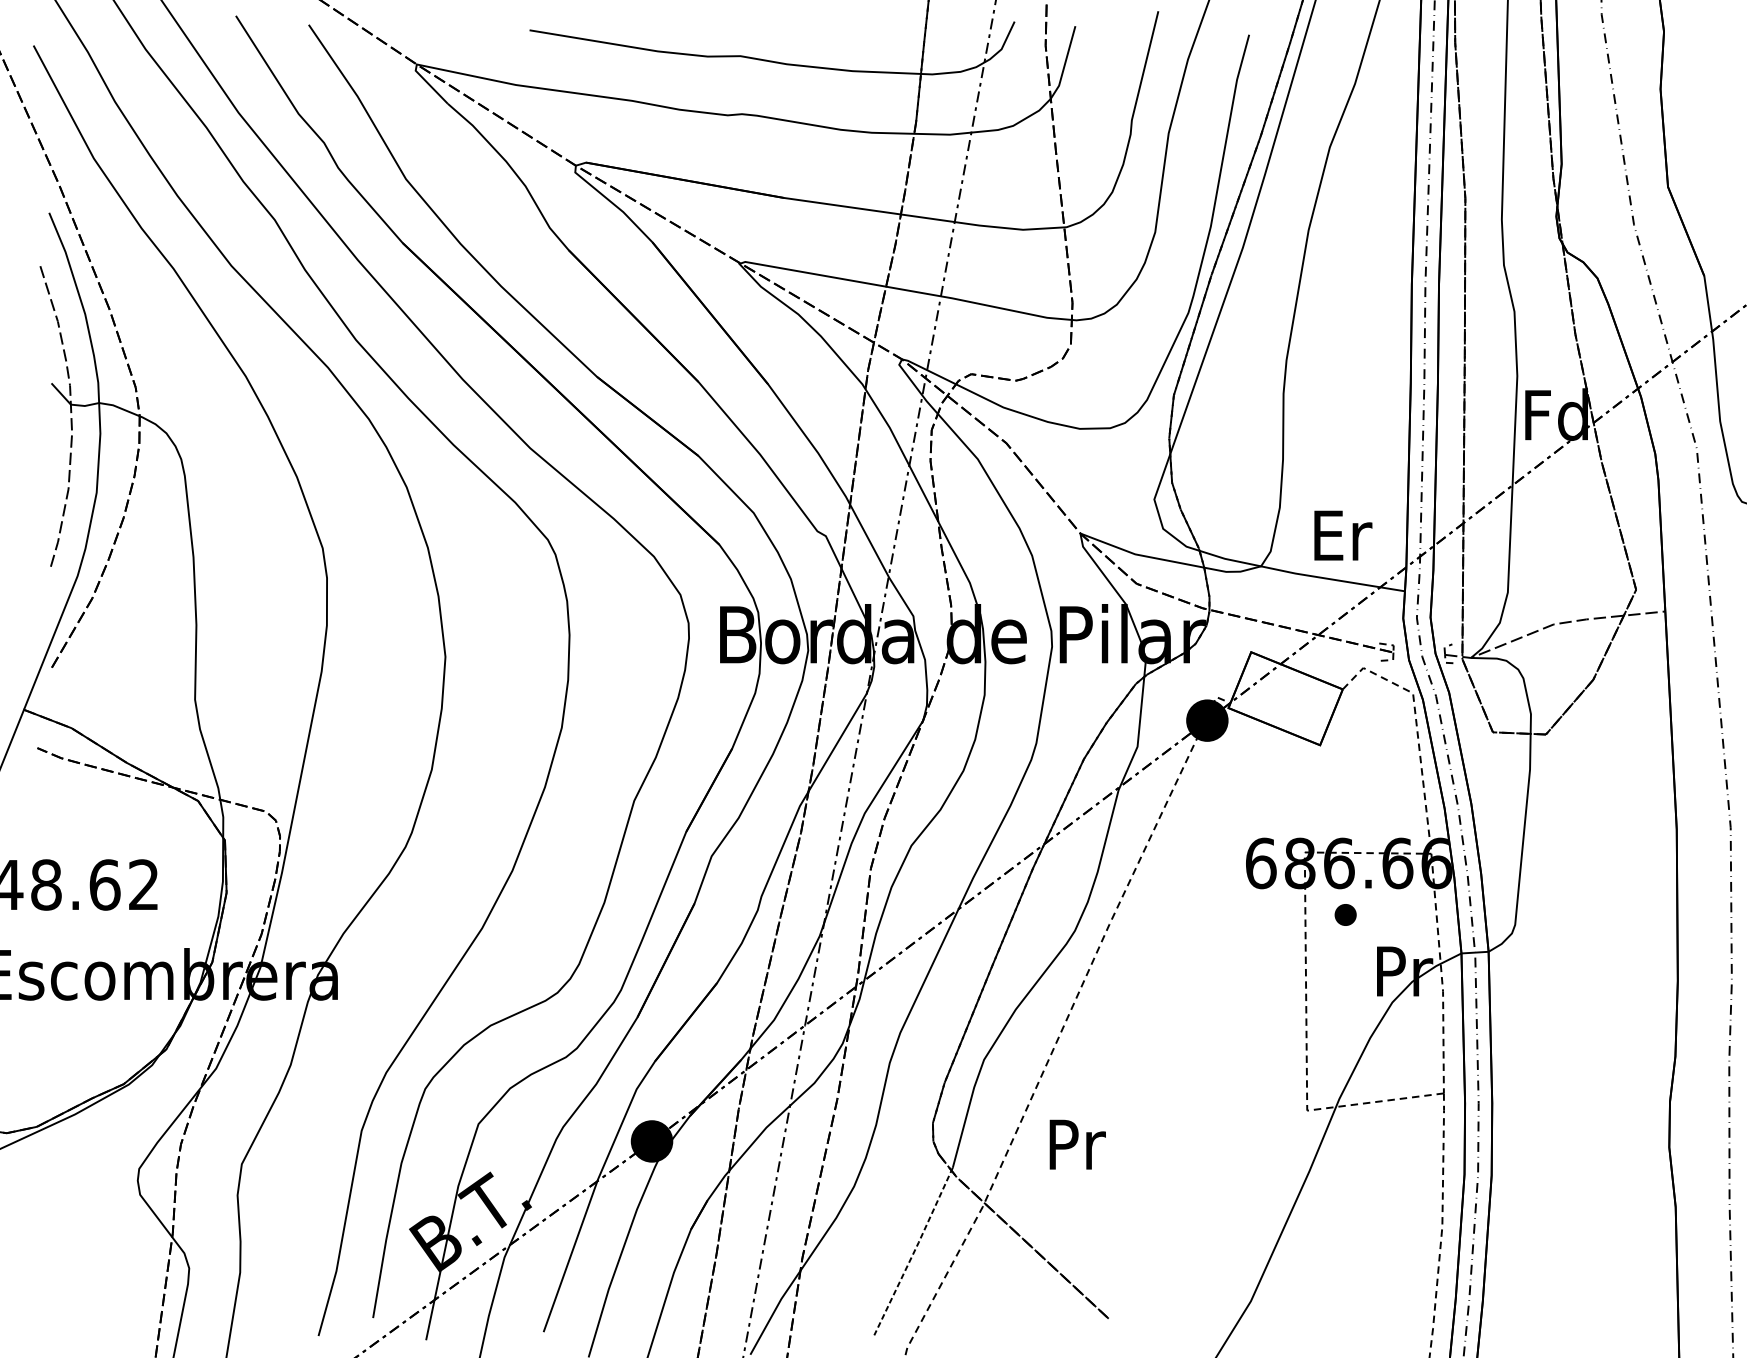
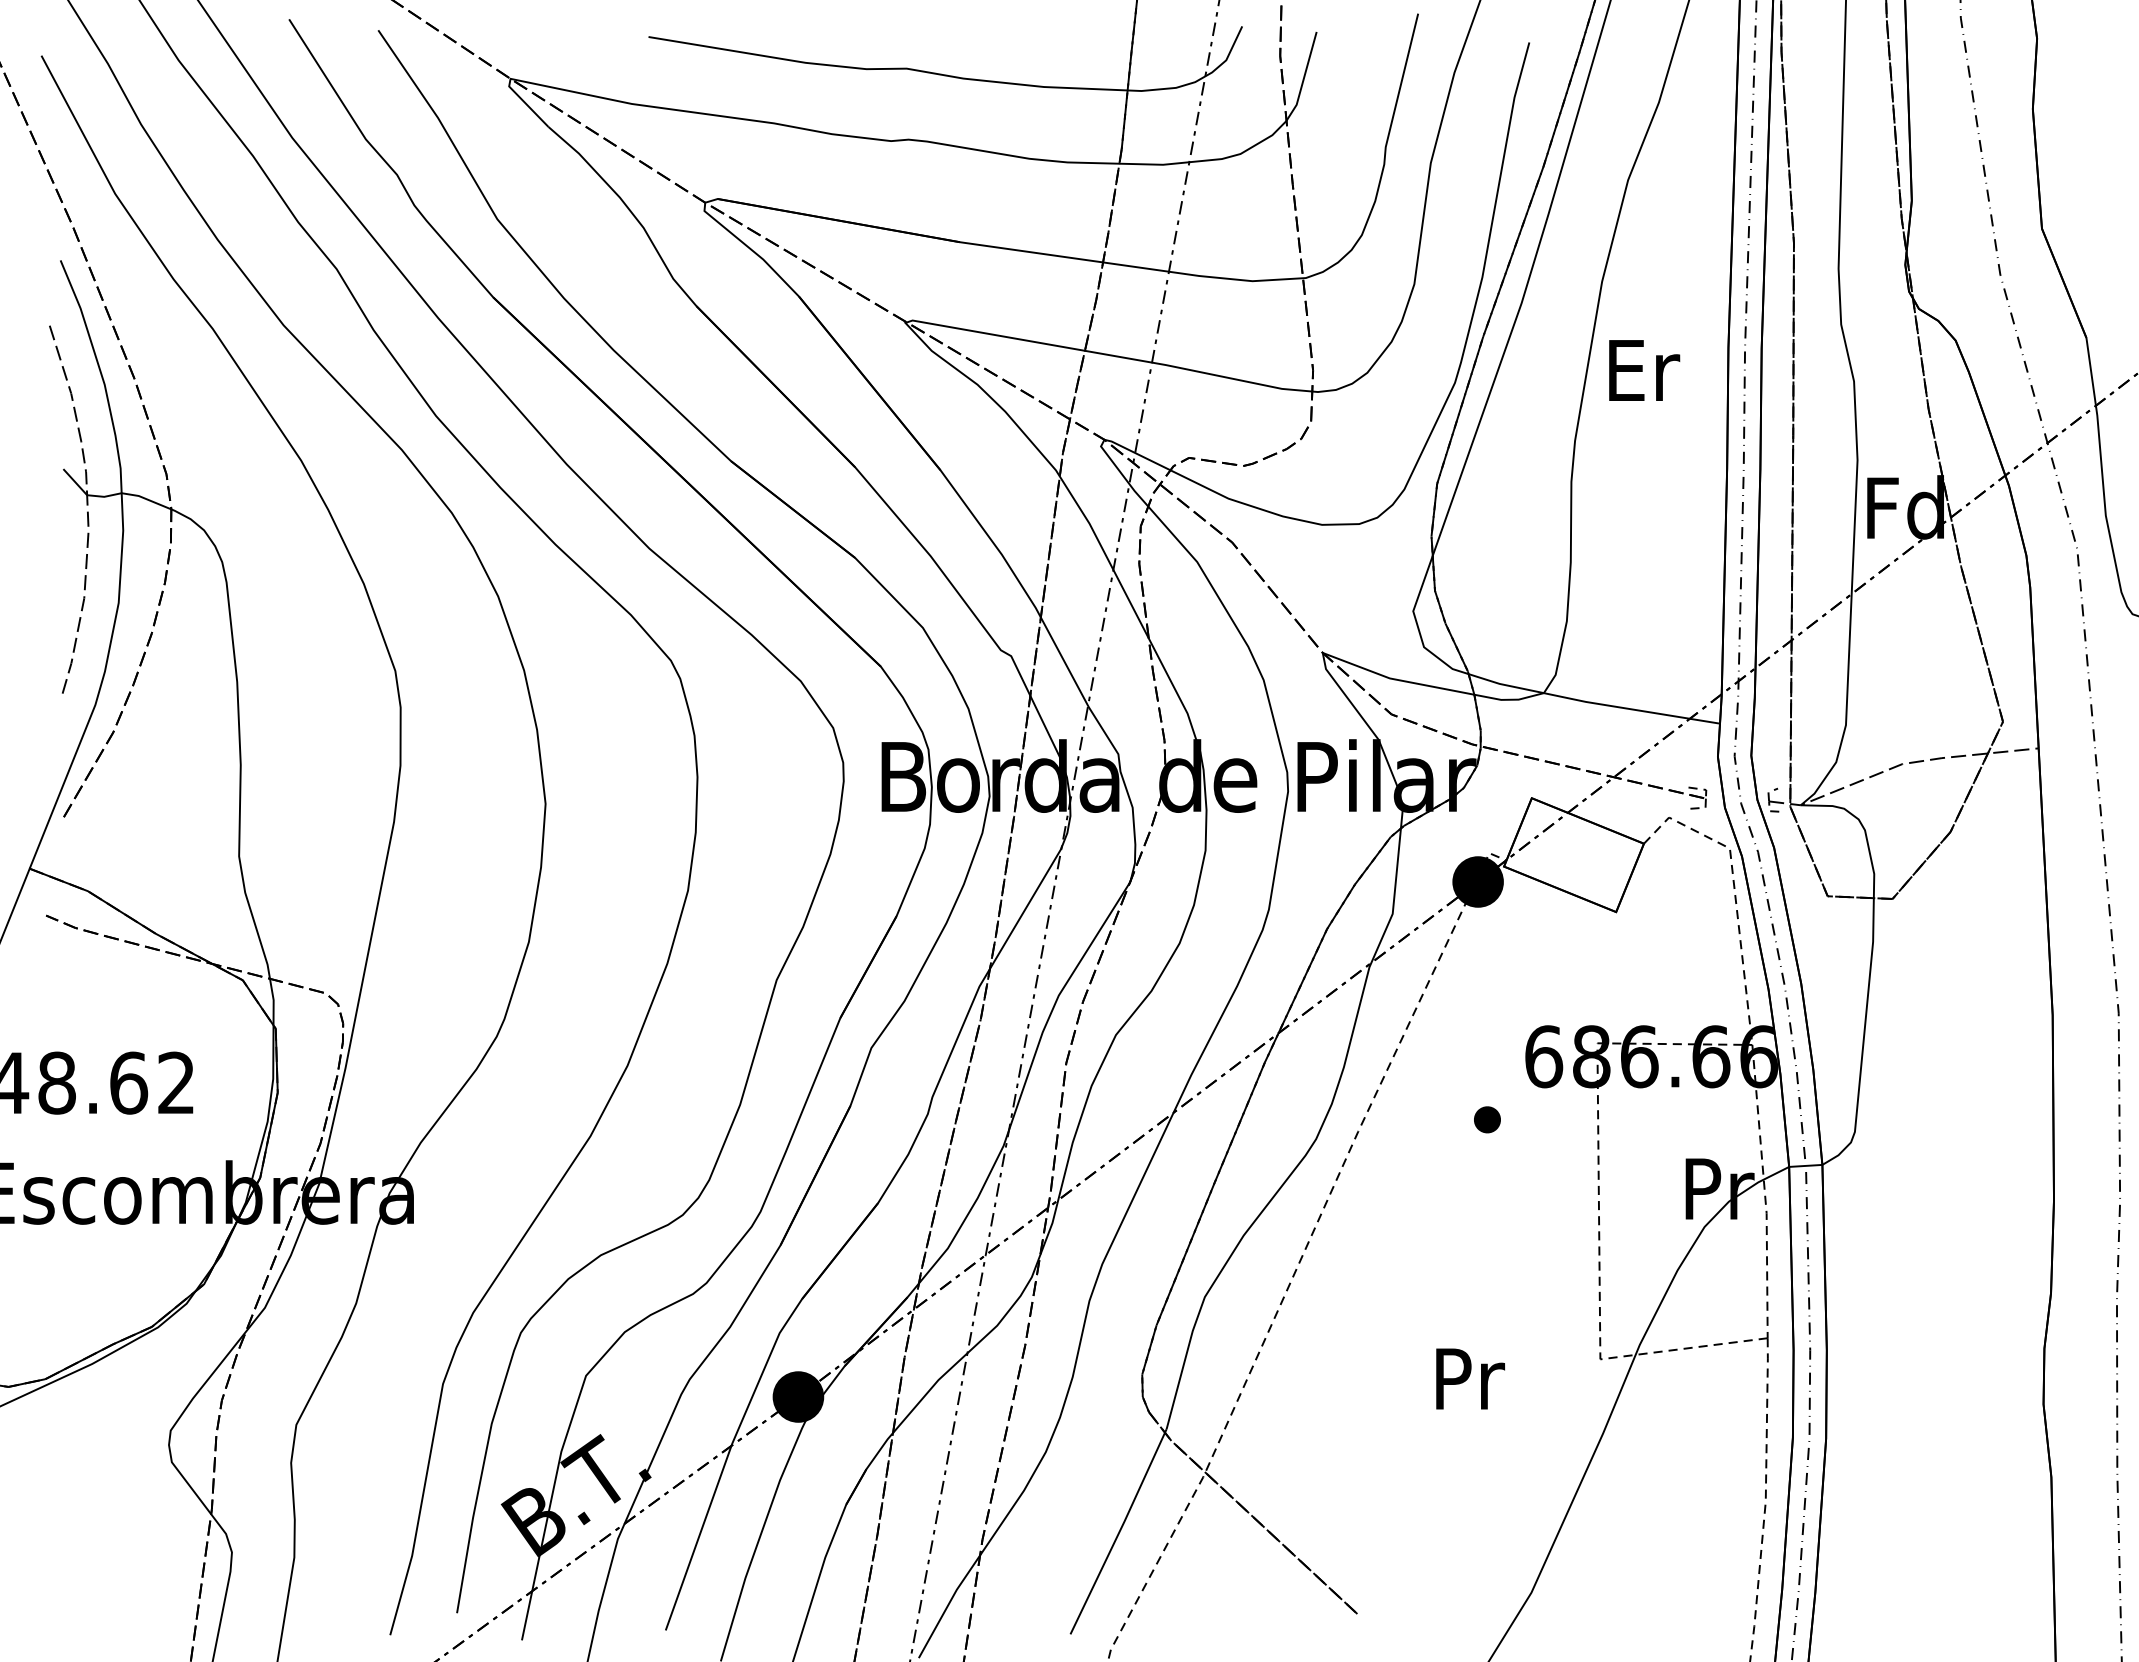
text: (1343, 535) -> (1644, 370), moved
part: (1345, 914) -> (1487, 1119), moved
text: (1077, 1144) -> (1470, 1378), moved
line: (914, 1251) -> (1119, 1531), dashed -> solid

